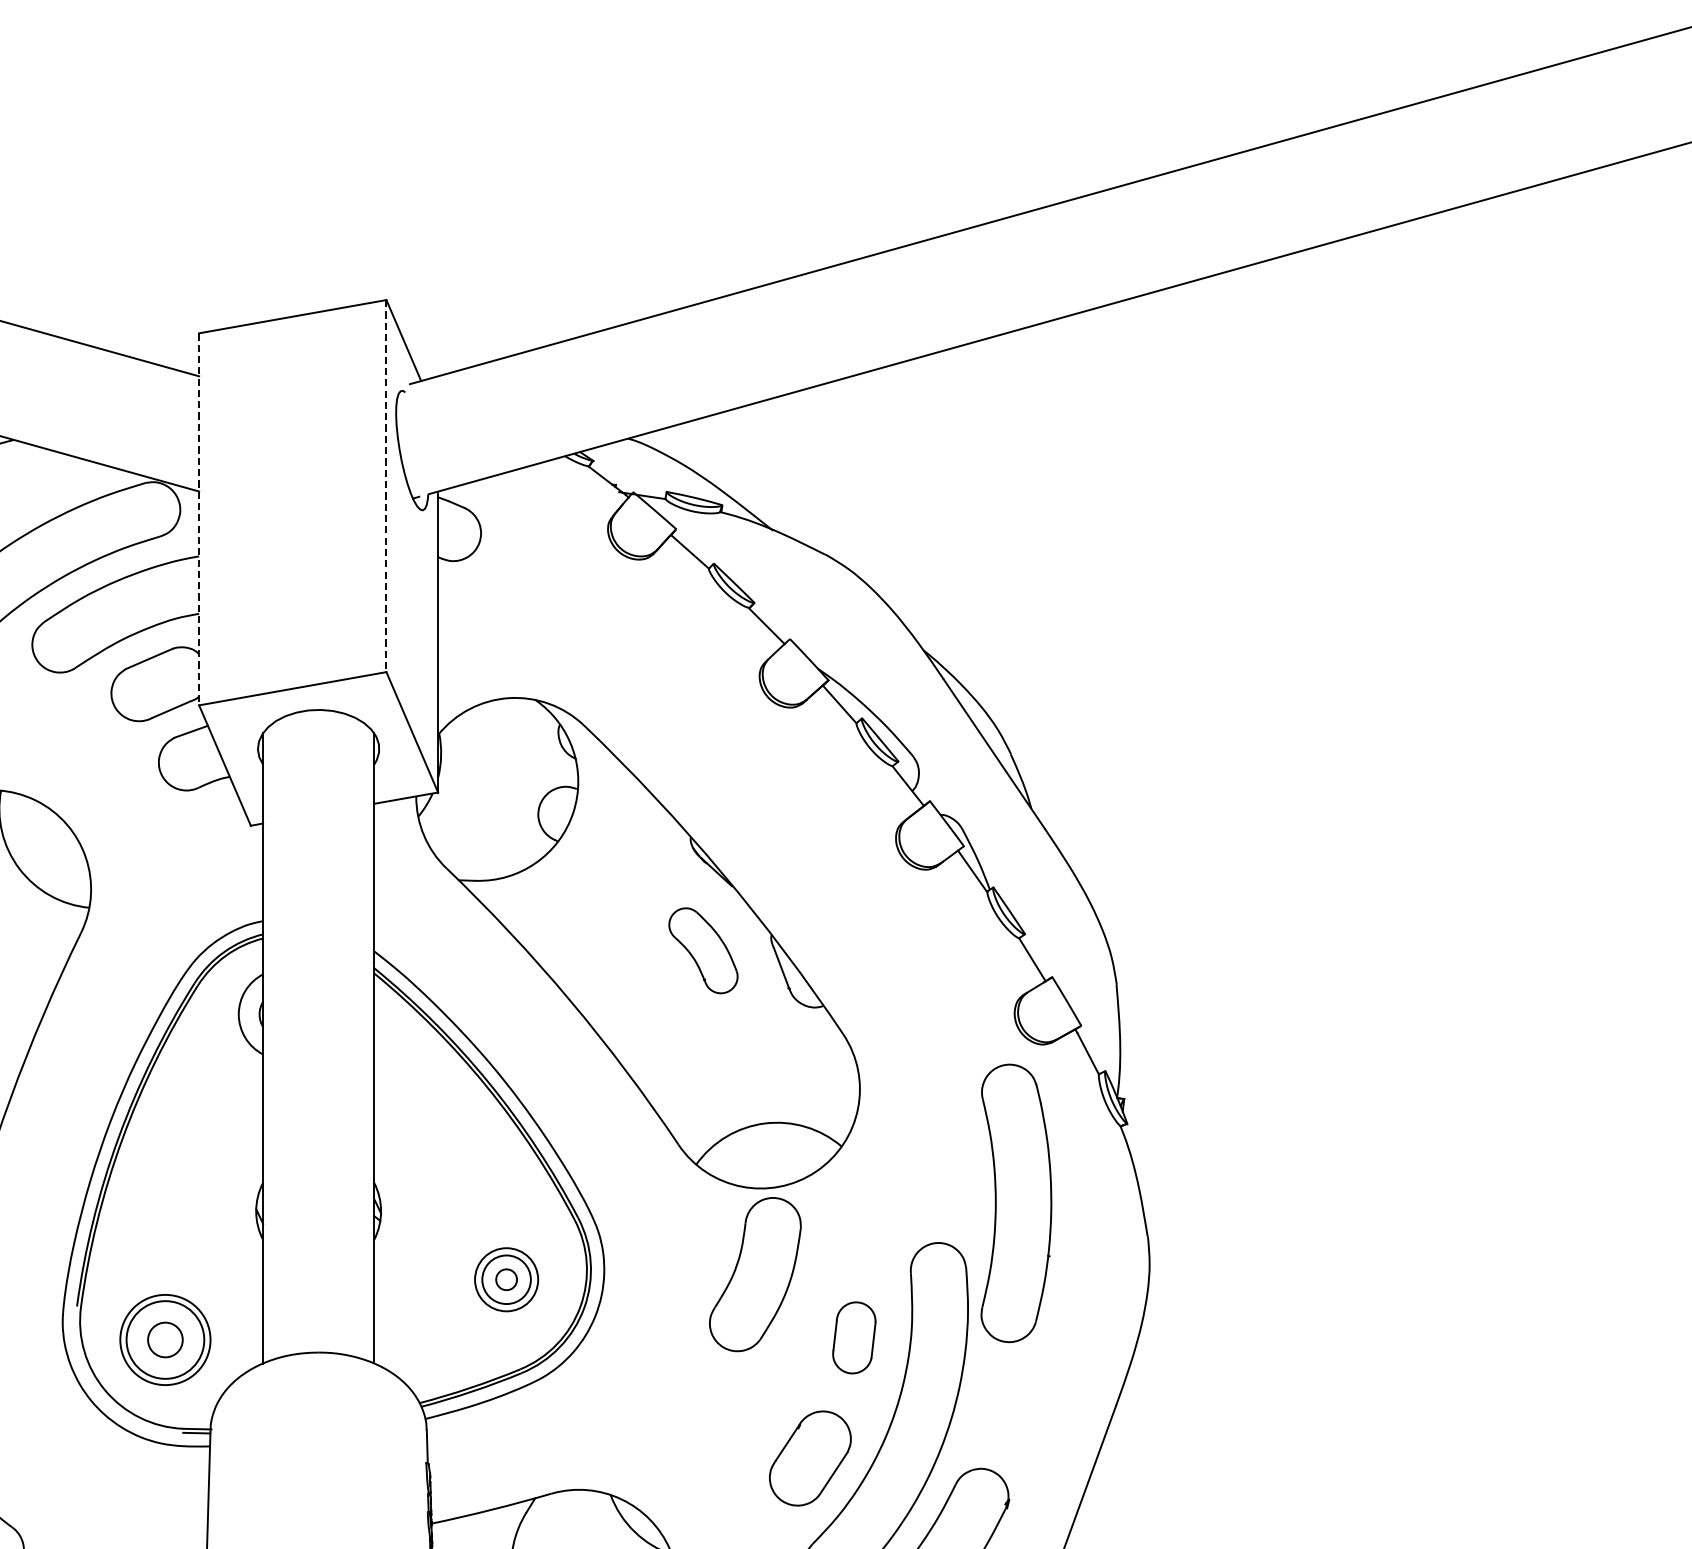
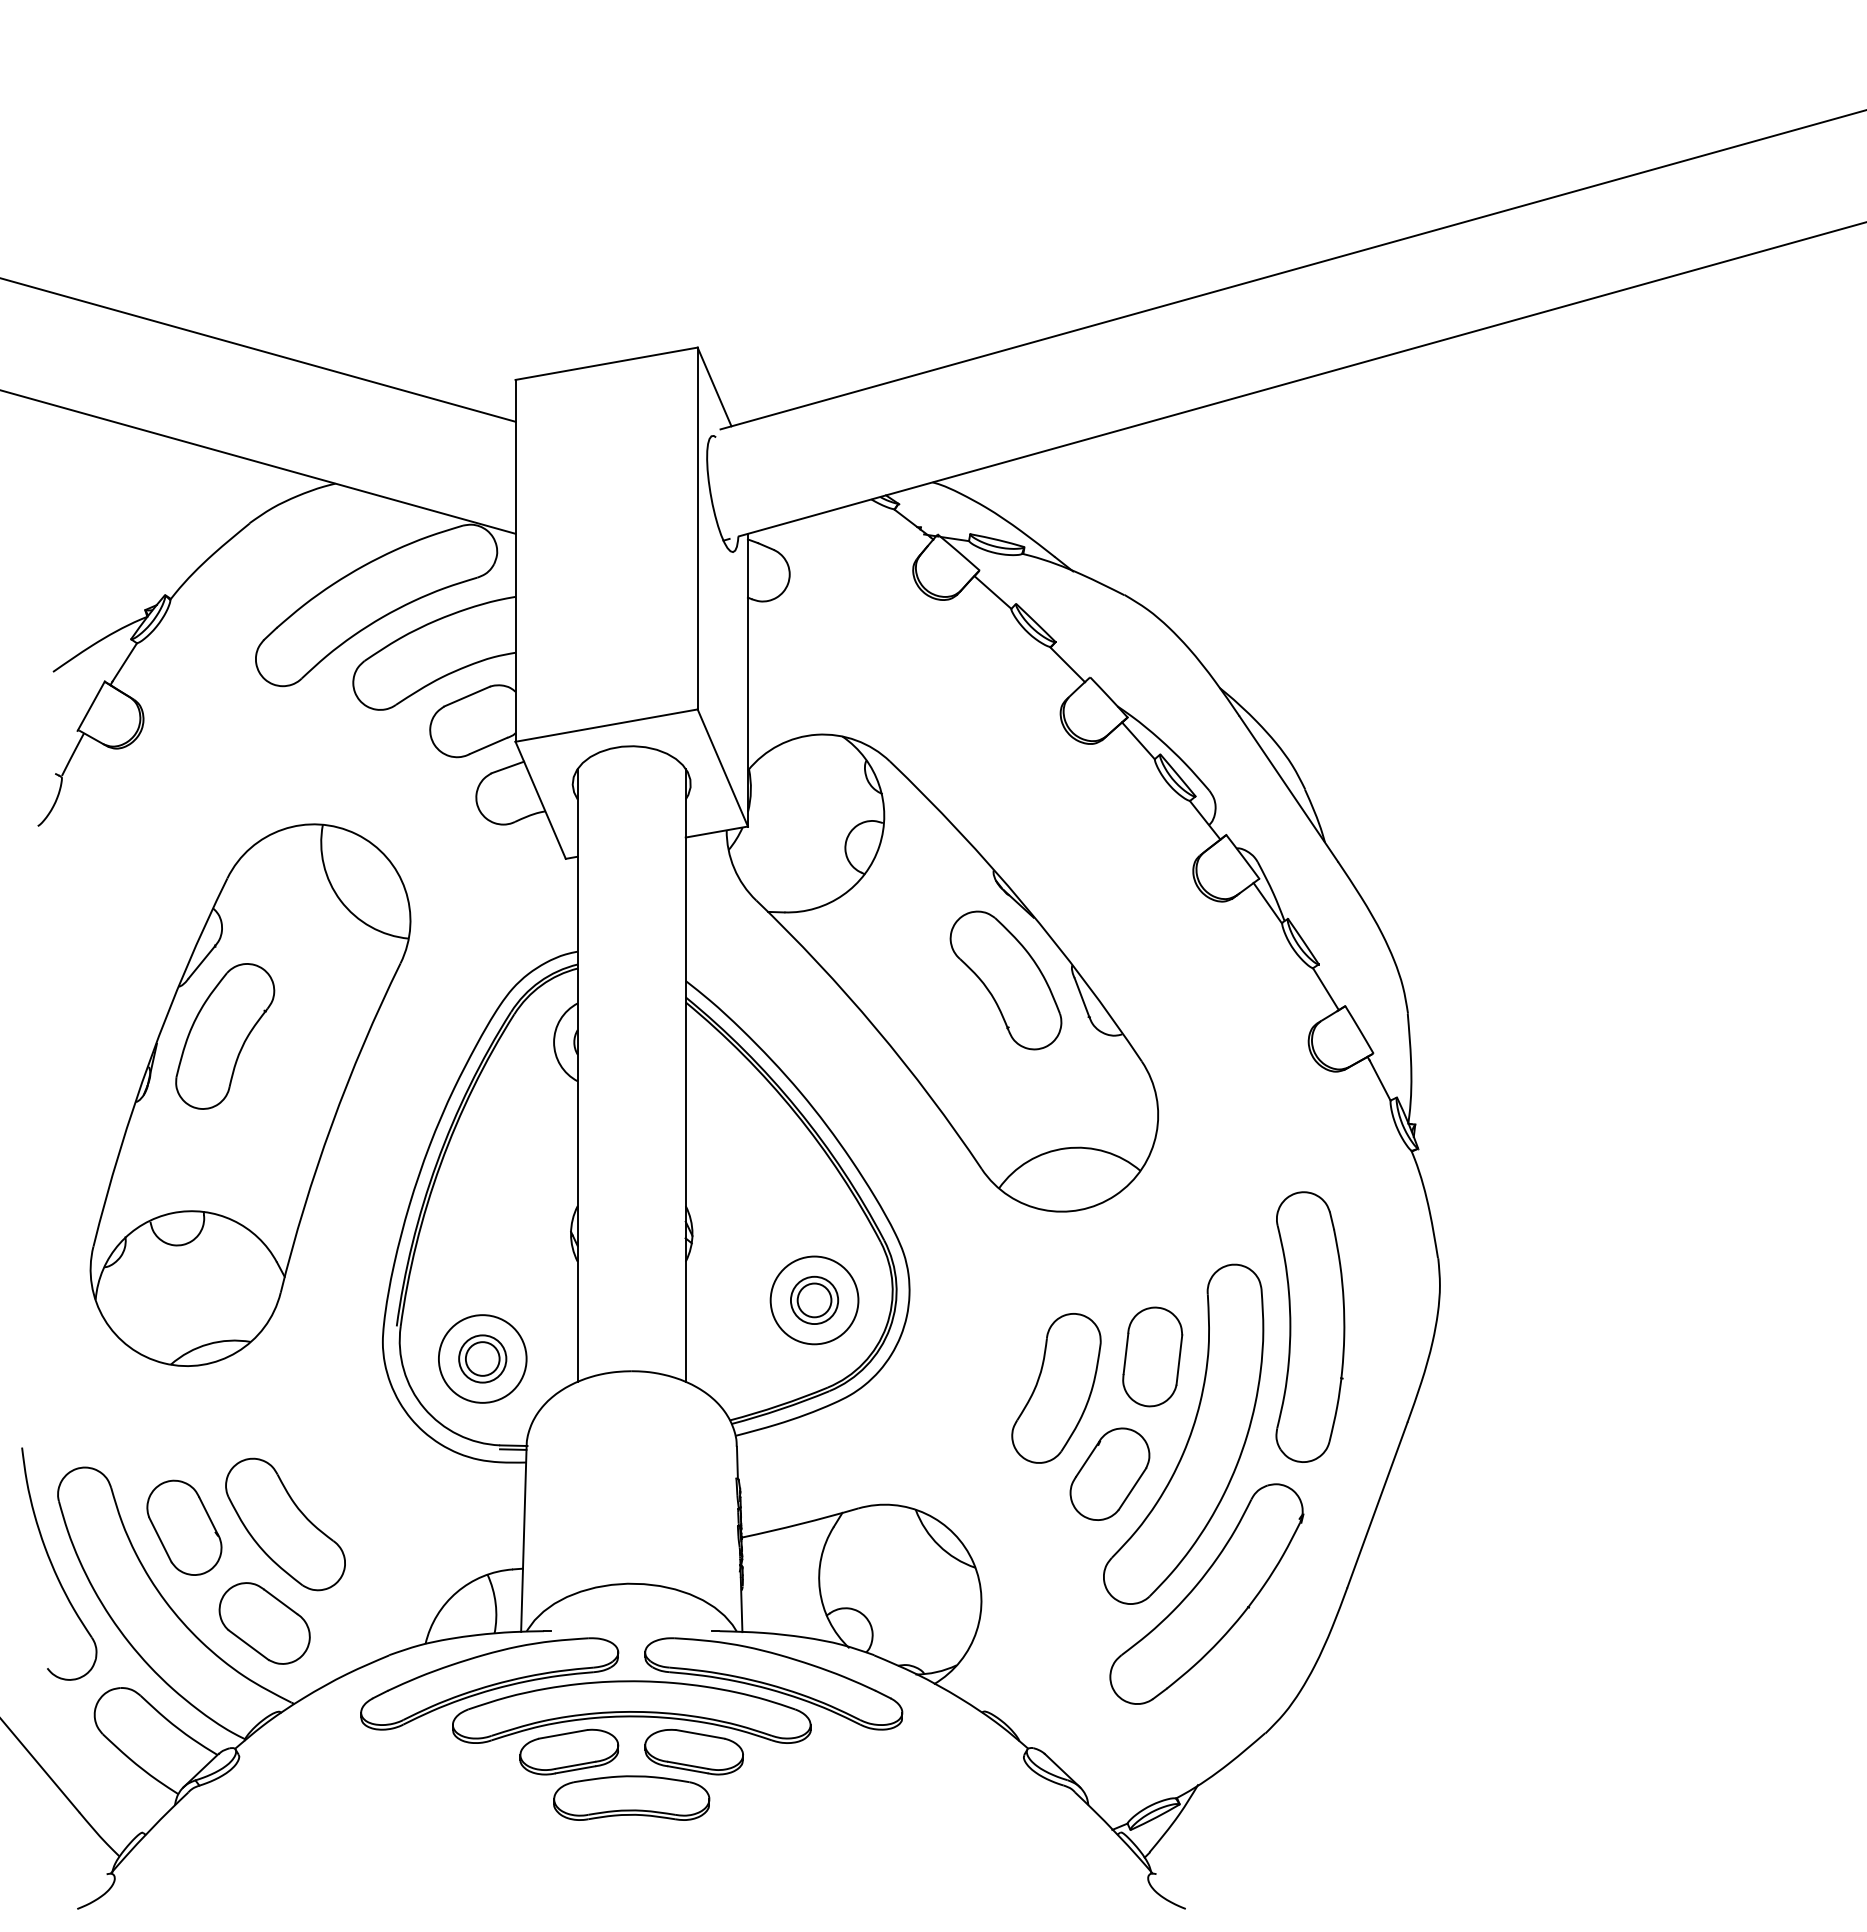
line: (386, 486) -> (697, 528), dashed -> solid
line: (199, 518) -> (515, 560), dashed -> solid
part: (702, 950) -> (1005, 980), size x1.67
part: (1016, 1202) -> (1310, 1326), moved
part: (755, 1274) -> (1056, 1388), moved
circle: (506, 1279) -> (814, 1300), size x1.43
circle: (506, 1279) -> (814, 1300), size x1.67
part: (854, 1337) -> (1152, 1356), size x1.43
circle: (165, 1339) -> (482, 1358), size x0.62

